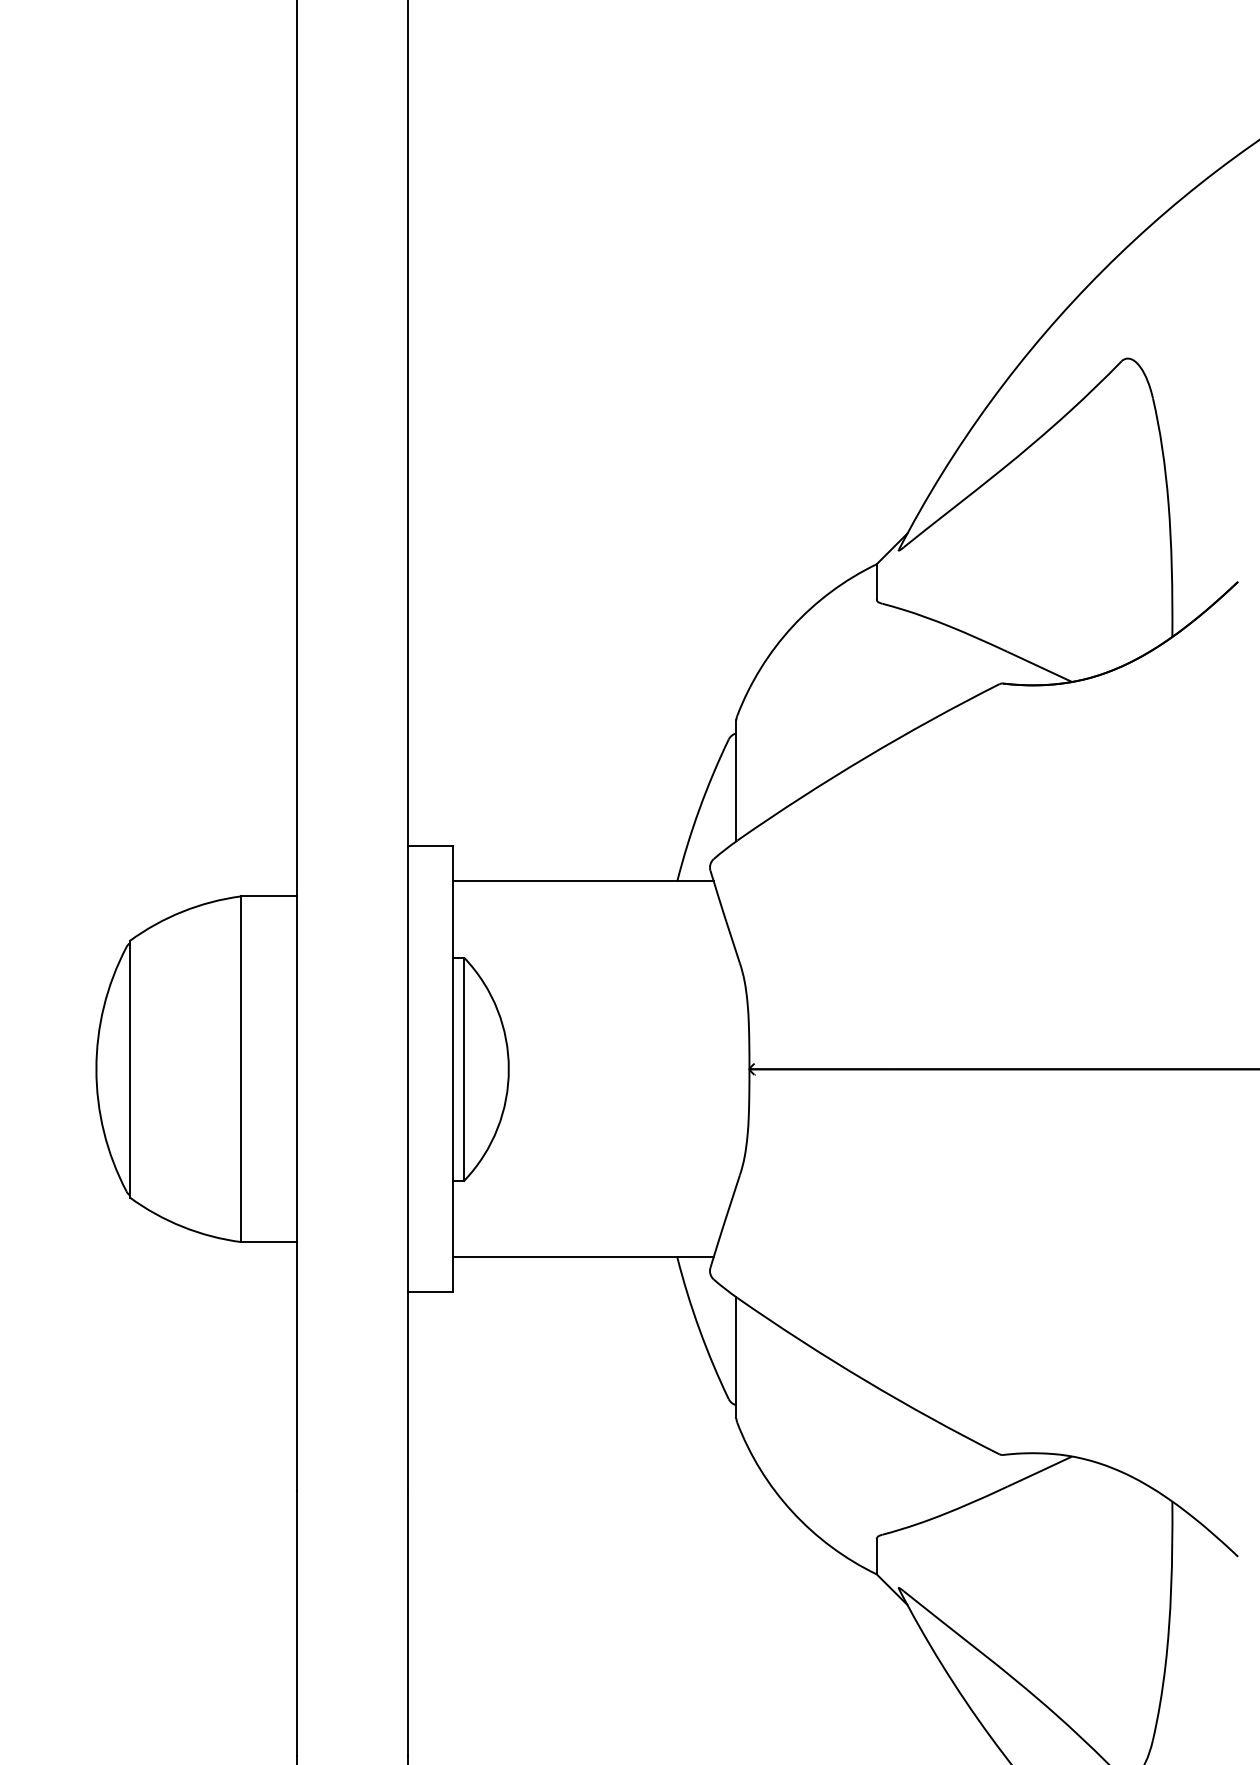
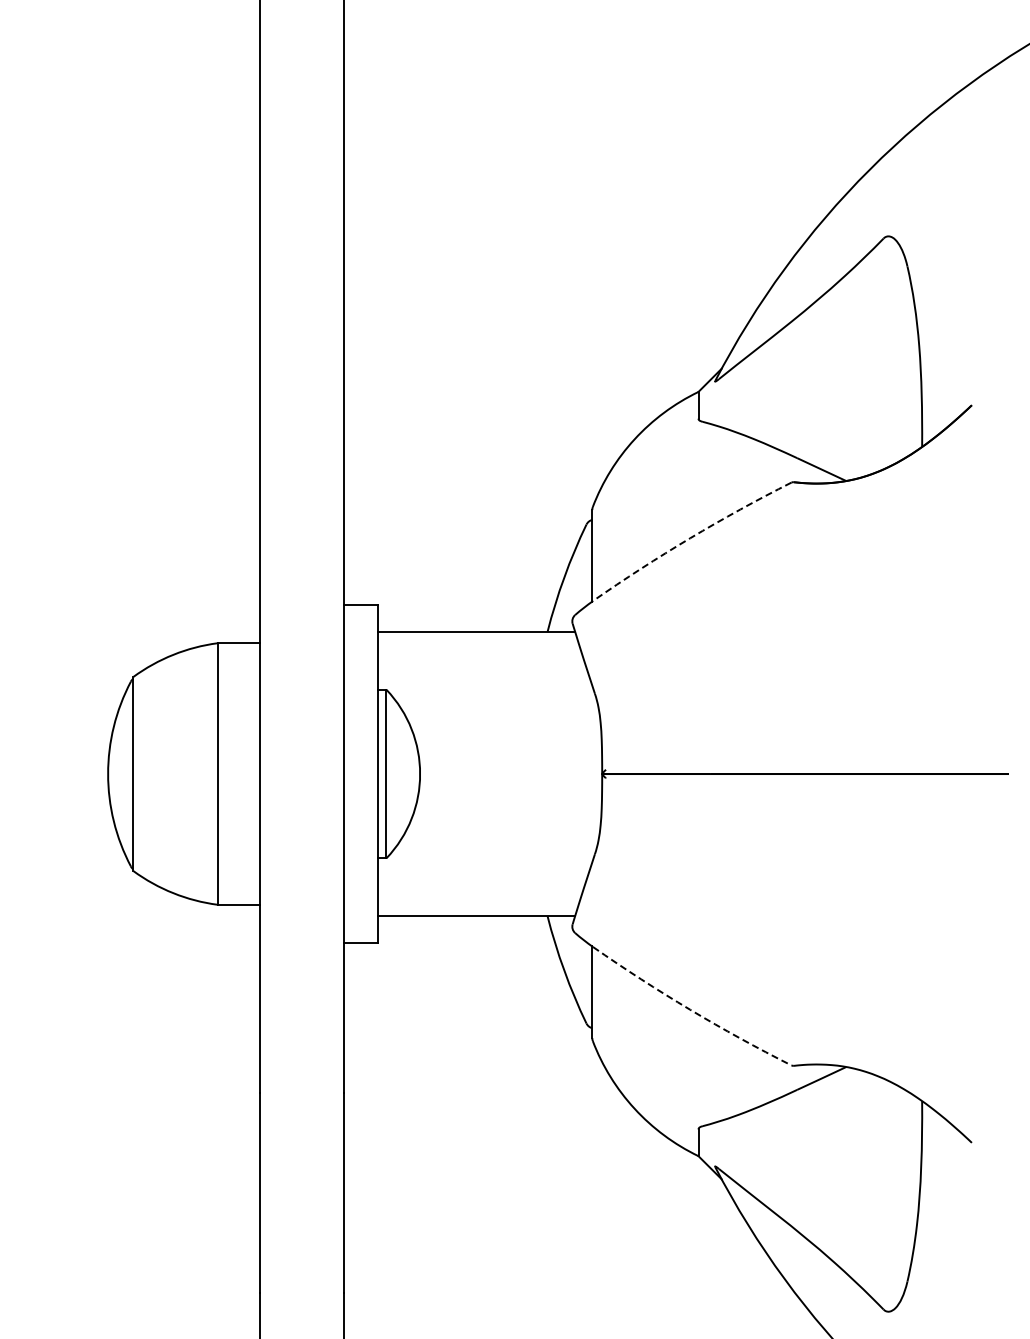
arc: (866, 757) -> (690, 538), solid -> dashed
arc: (866, 1380) -> (690, 1009), solid -> dashed

